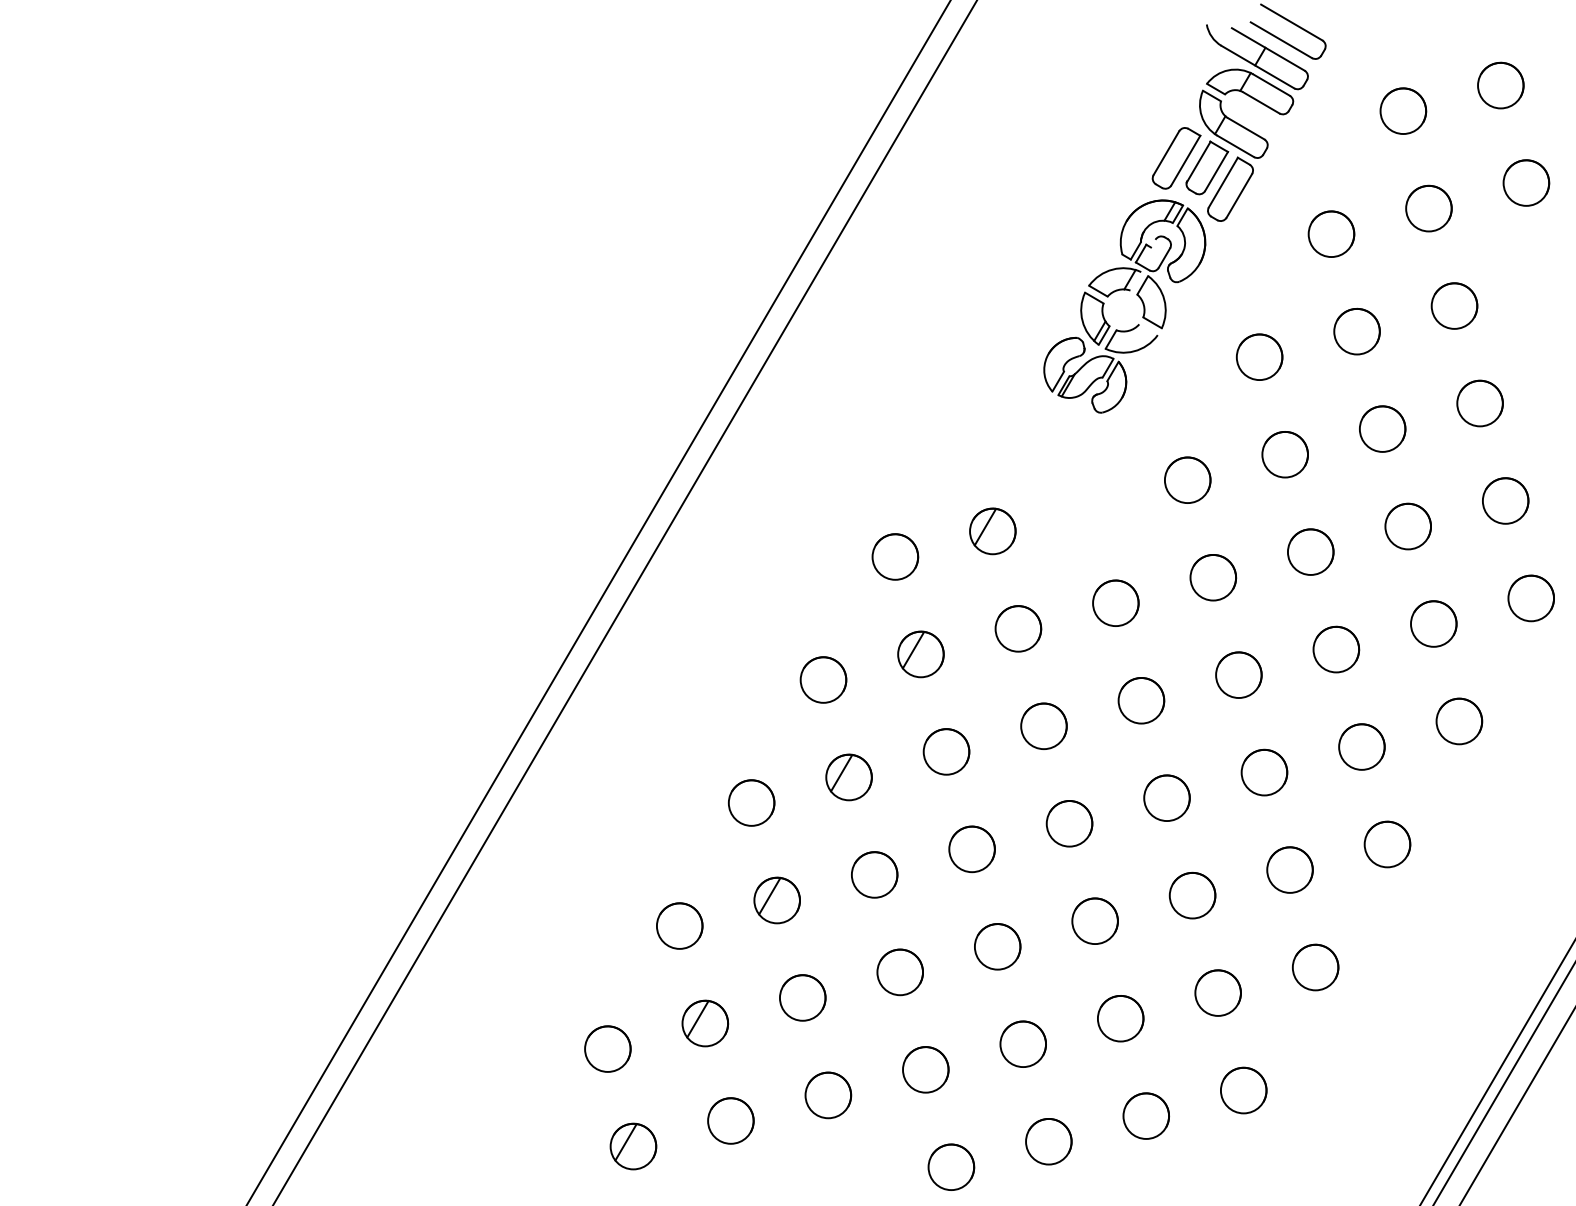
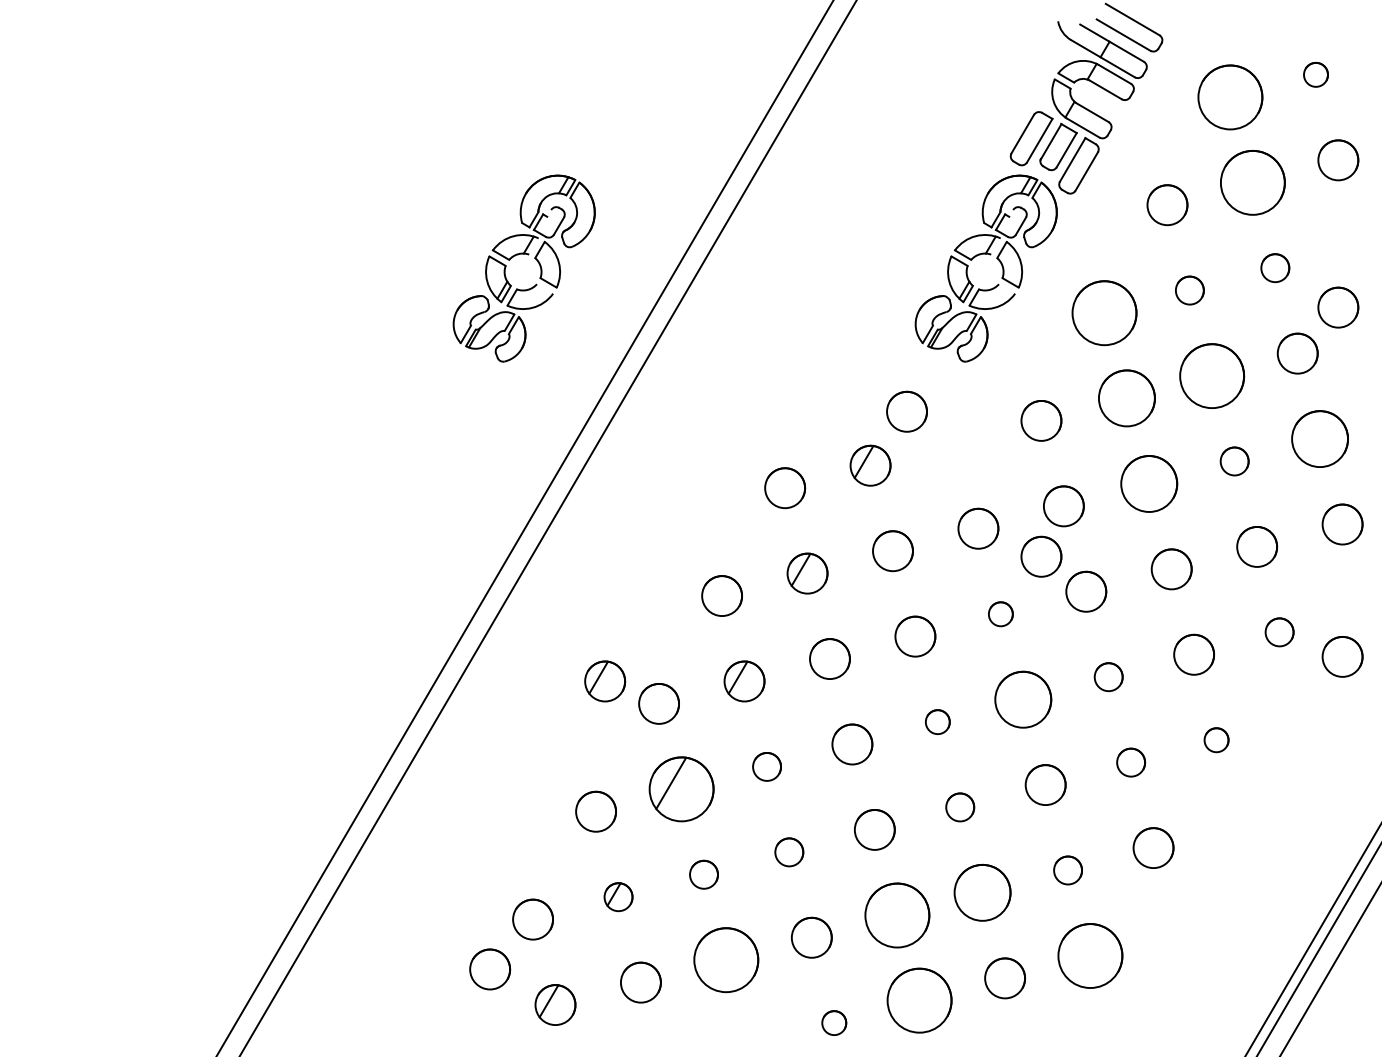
part: (1500, 85) -> (1315, 74), size x0.6
part: (1403, 110) -> (1230, 96), size x1.6
part: (1428, 208) -> (1252, 182), size x1.6
part: (602, 291) -> (528, 255), added
part: (1454, 305) -> (1275, 267), size x0.7
part: (1356, 331) -> (1189, 290), size x0.7
part: (1526, 350) -> (1338, 307), added
part: (1259, 356) -> (1104, 312), size x1.6
circle: (1382, 428) -> (1212, 375), size x1.6
circle: (1284, 454) -> (1126, 398), size x1.4
part: (1034, 469) -> (907, 411), added
circle: (1505, 500) -> (1320, 438), size x1.4
part: (1407, 526) -> (1234, 461), size x0.7
circle: (1310, 551) -> (1149, 483), size x1.4
circle: (1187, 634) -> (1041, 556), added
part: (1141, 700) -> (1000, 613), size x0.6
part: (1459, 721) -> (1279, 632), size x0.7
part: (1530, 749) -> (1341, 656), added
part: (1264, 772) -> (1108, 677), size x0.7
part: (689, 777) -> (604, 681), added
circle: (1166, 797) -> (1022, 699), size x1.4
part: (1069, 823) -> (937, 721), size x0.6
part: (1387, 844) -> (1216, 740), size x0.6
circle: (1289, 869) -> (1130, 762), size x0.7
circle: (874, 874) -> (766, 766), size x0.7
part: (776, 900) -> (680, 789), size x1.6
circle: (1094, 920) -> (959, 806), size x0.7
part: (899, 972) -> (788, 852), size x0.7
circle: (1217, 992) -> (1067, 869), size x0.7
circle: (802, 997) -> (703, 874), size x0.7
circle: (1120, 1018) -> (982, 892), size x1.4
part: (705, 1023) -> (618, 897), size x0.7
circle: (1022, 1043) -> (896, 914), size x1.6
part: (1243, 1090) -> (1090, 955), size x1.6
part: (828, 1095) -> (726, 960), size x1.6
circle: (558, 1105) -> (489, 969), added
circle: (1048, 1141) -> (919, 1000), size x1.6
part: (951, 1166) -> (834, 1022), size x0.6

